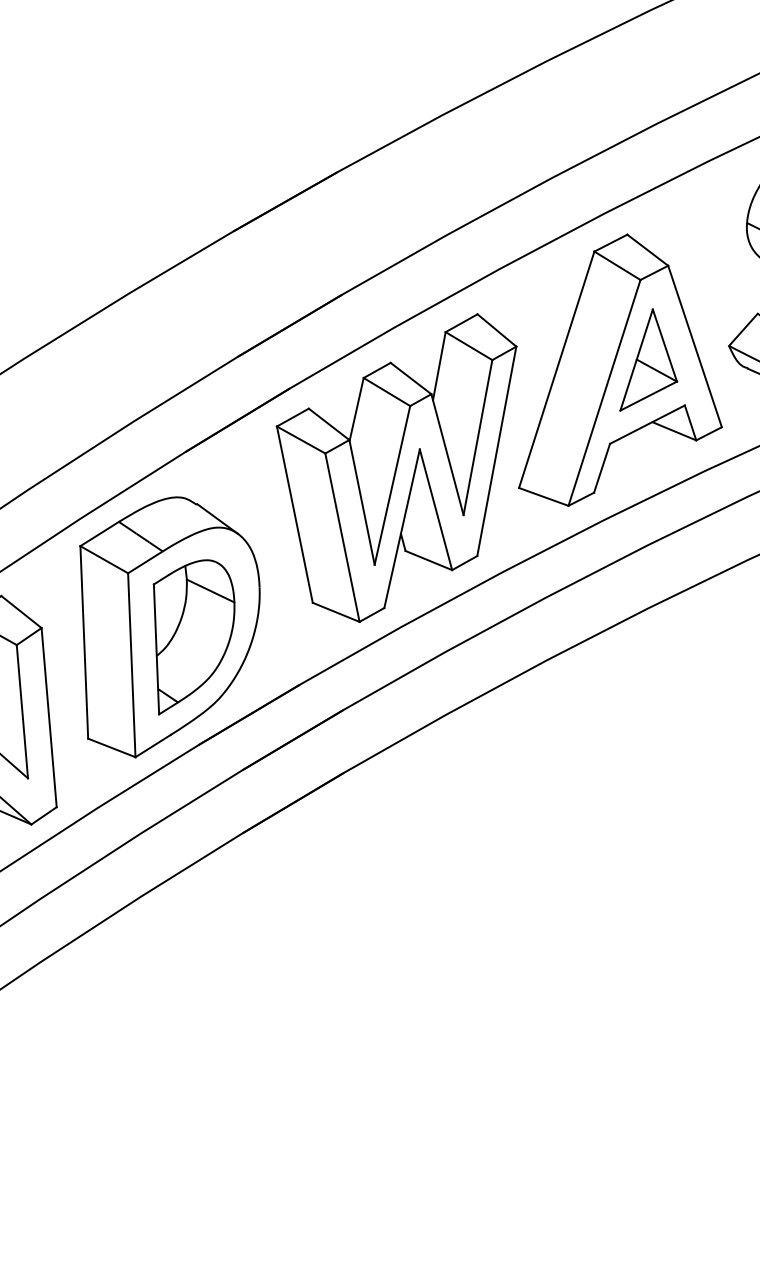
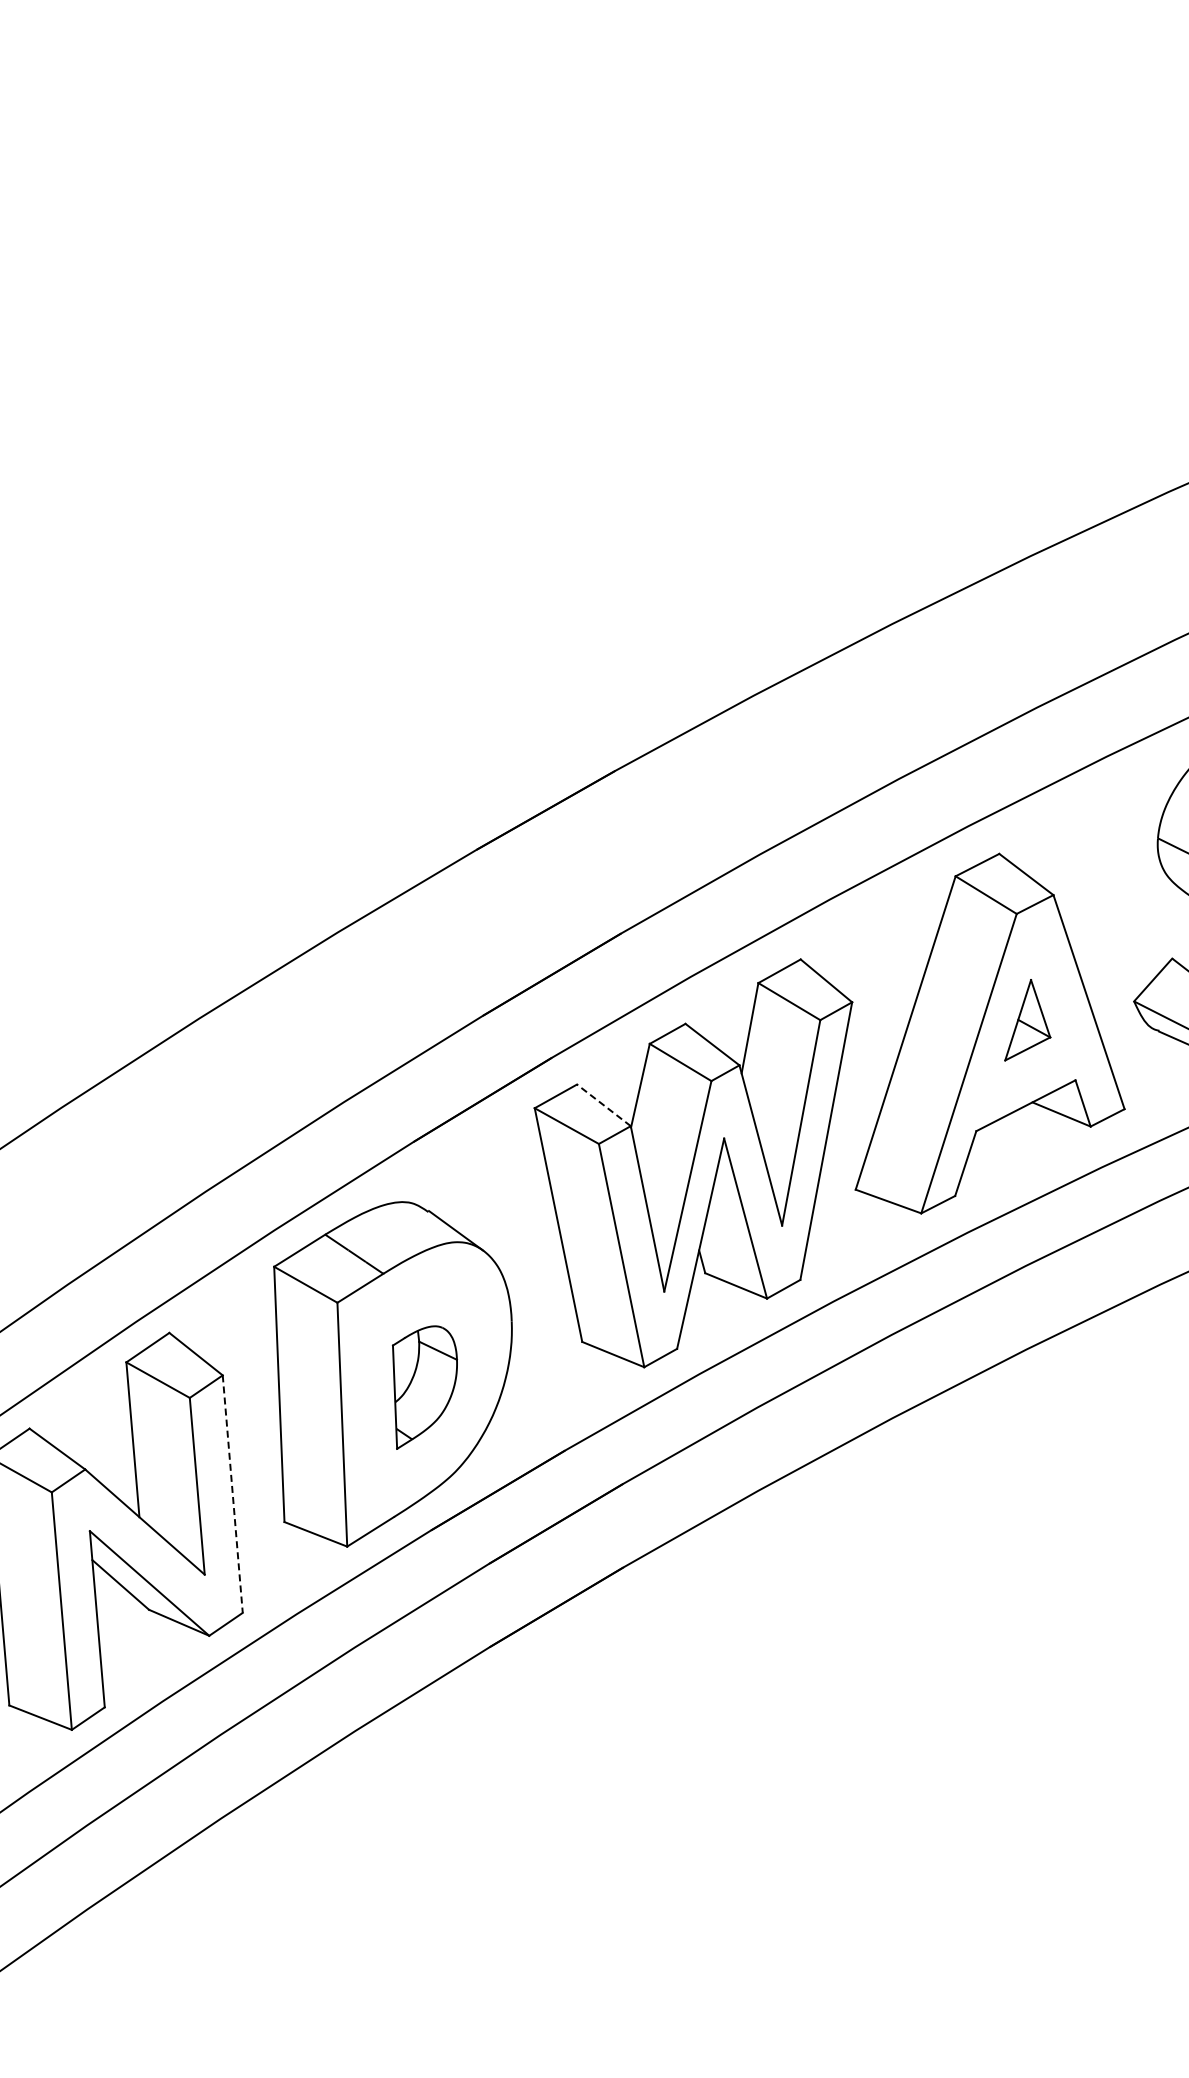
part: (648, 360) -> (1027, 1020), size x0.6
line: (328, 424) -> (603, 1105), solid -> dashed
part: (193, 637) -> (424, 1387), size x0.6
line: (48, 717) -> (232, 1494), solid -> dashed

